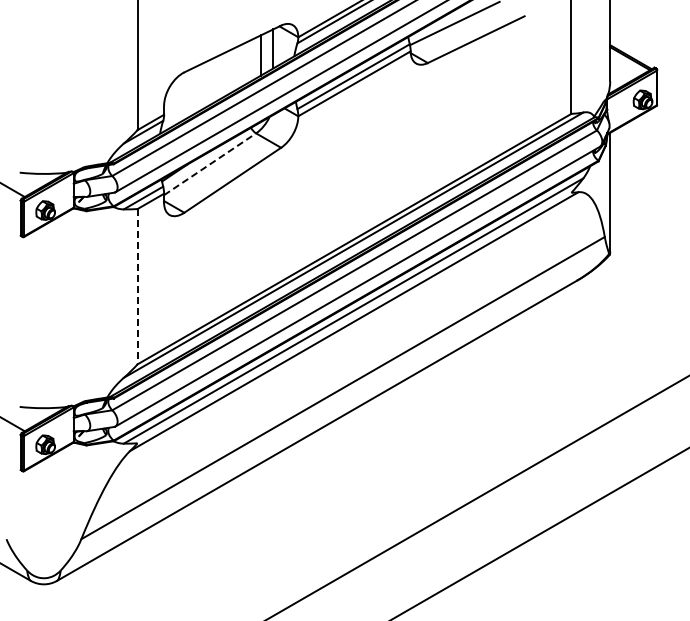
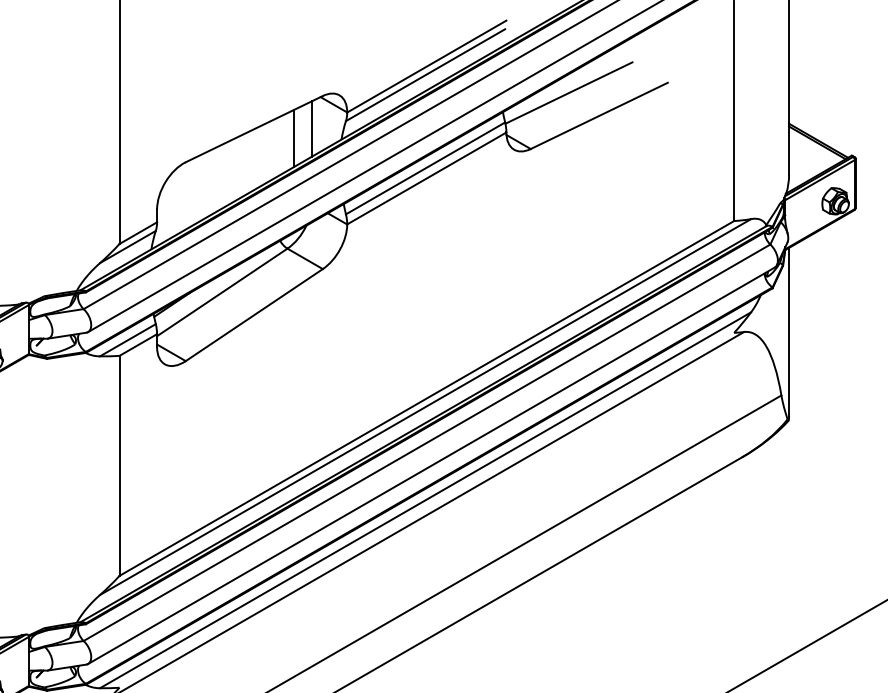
line: (210, 163) -> (222, 291), dashed -> solid
line: (137, 286) -> (119, 465), dashed -> solid

